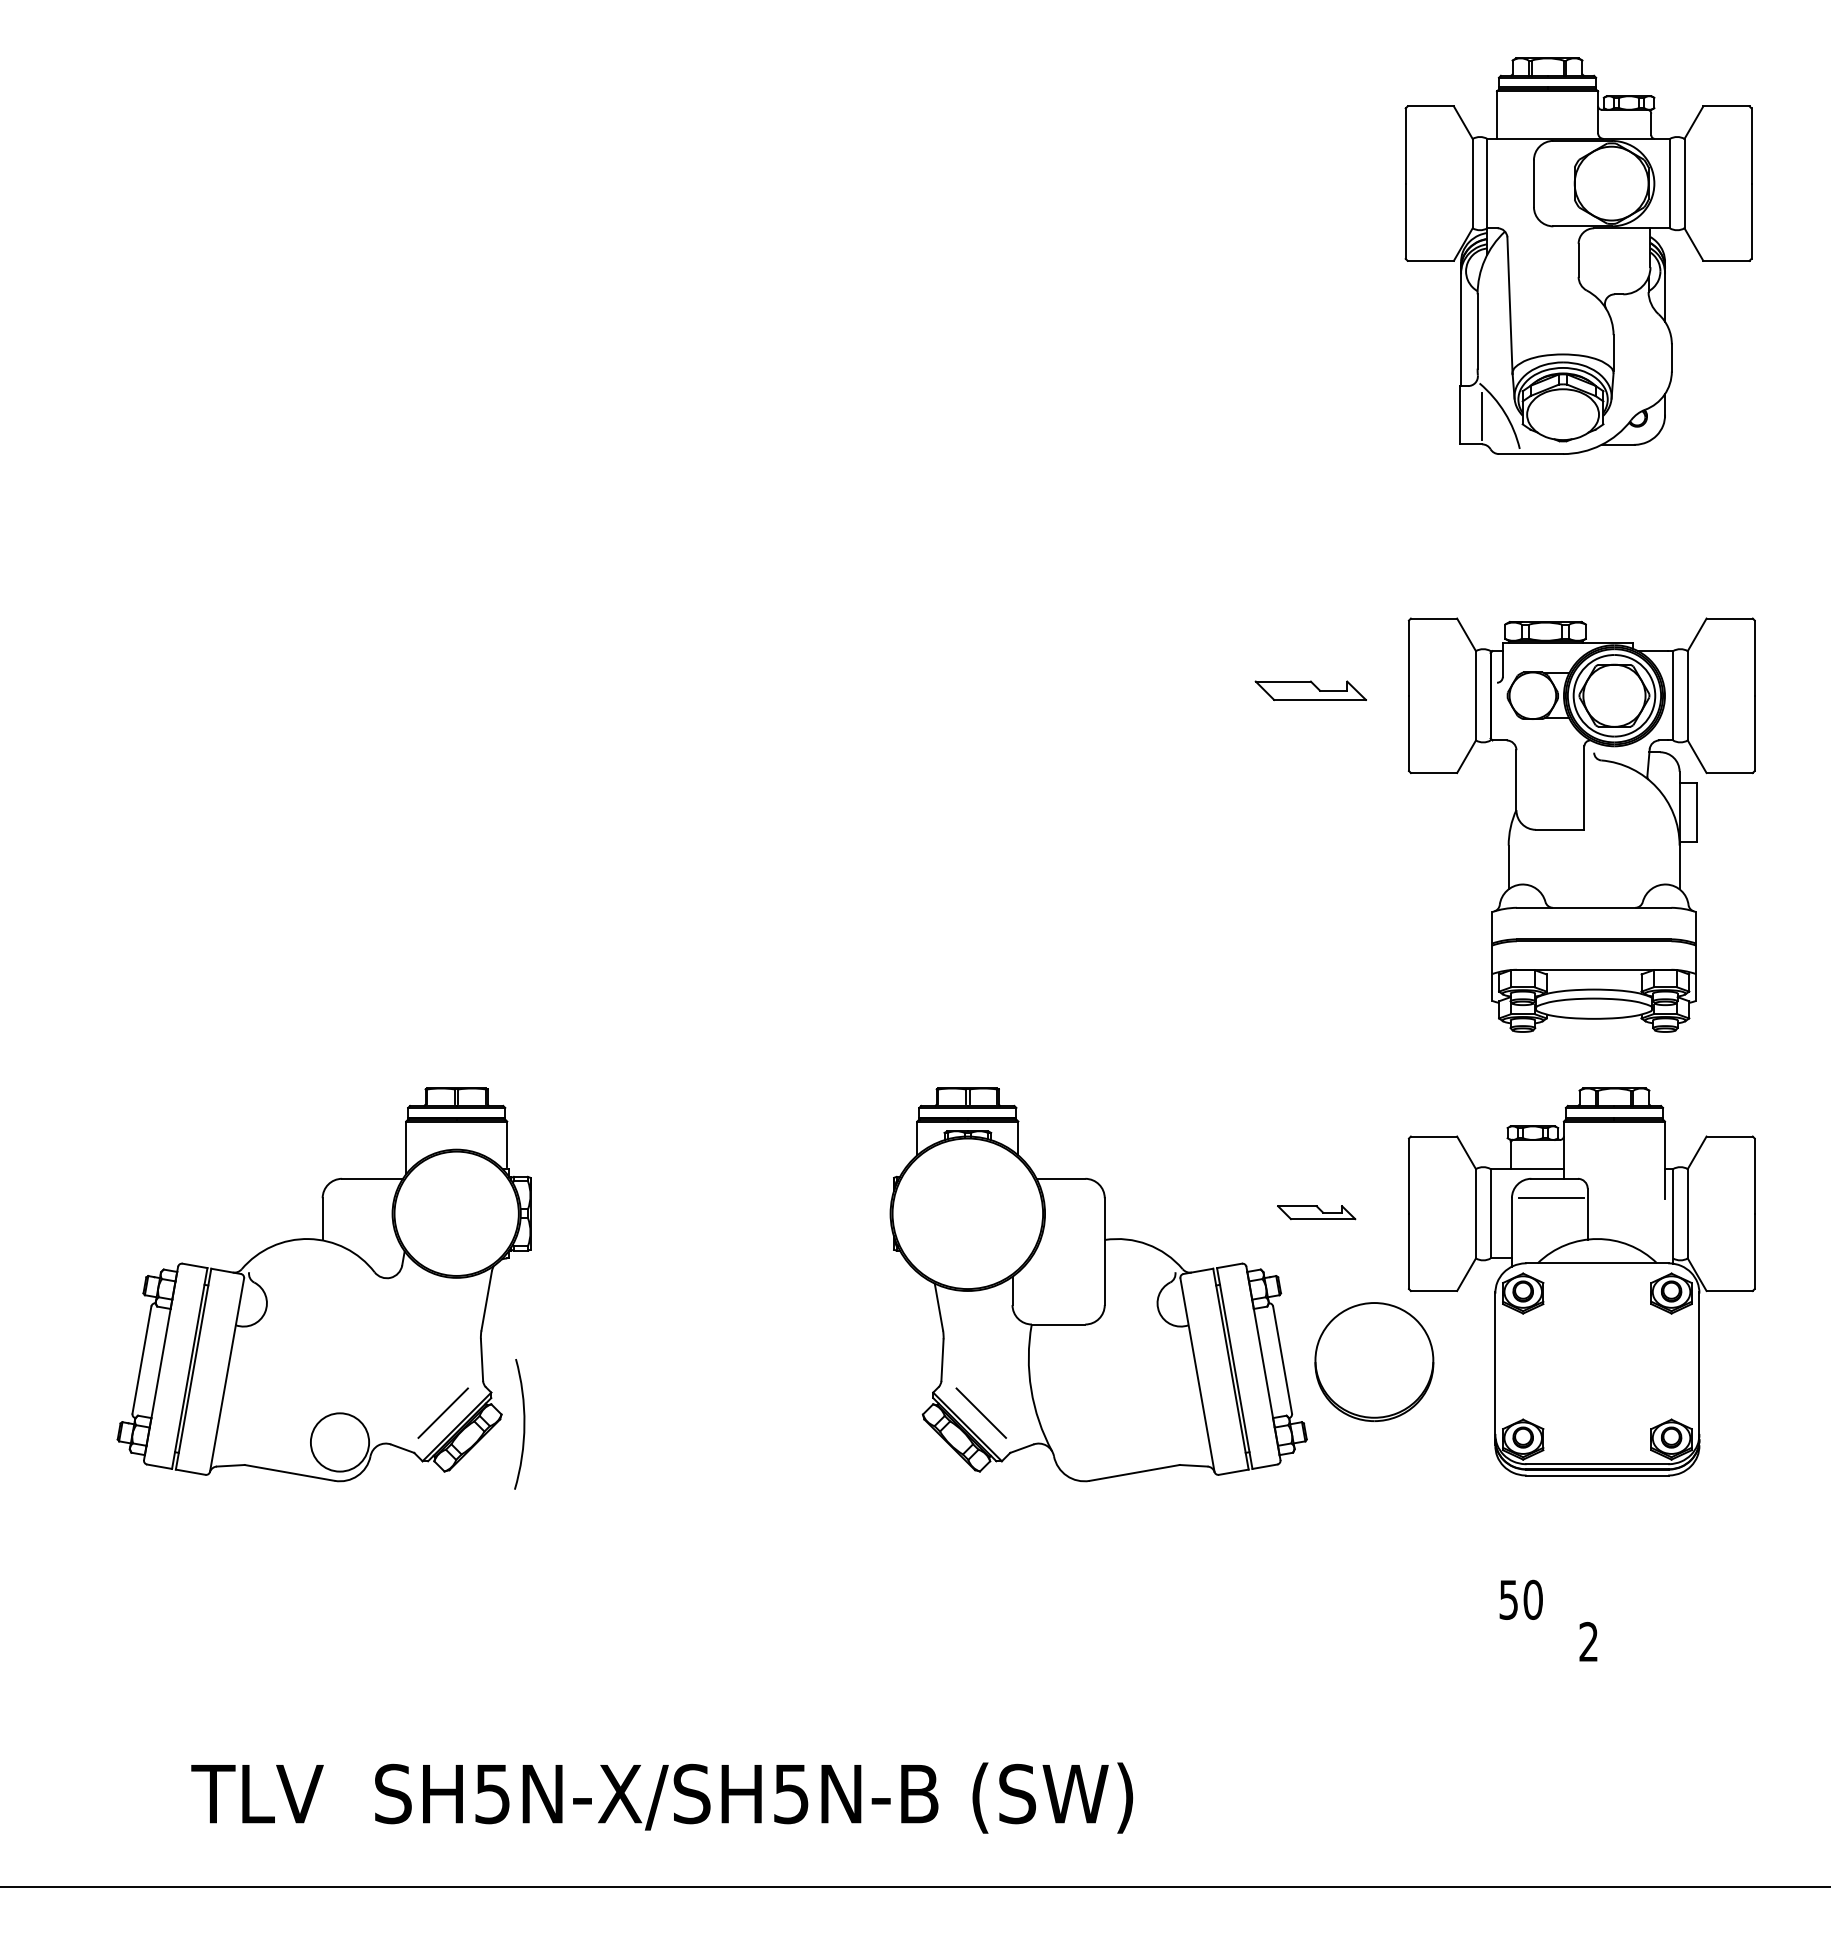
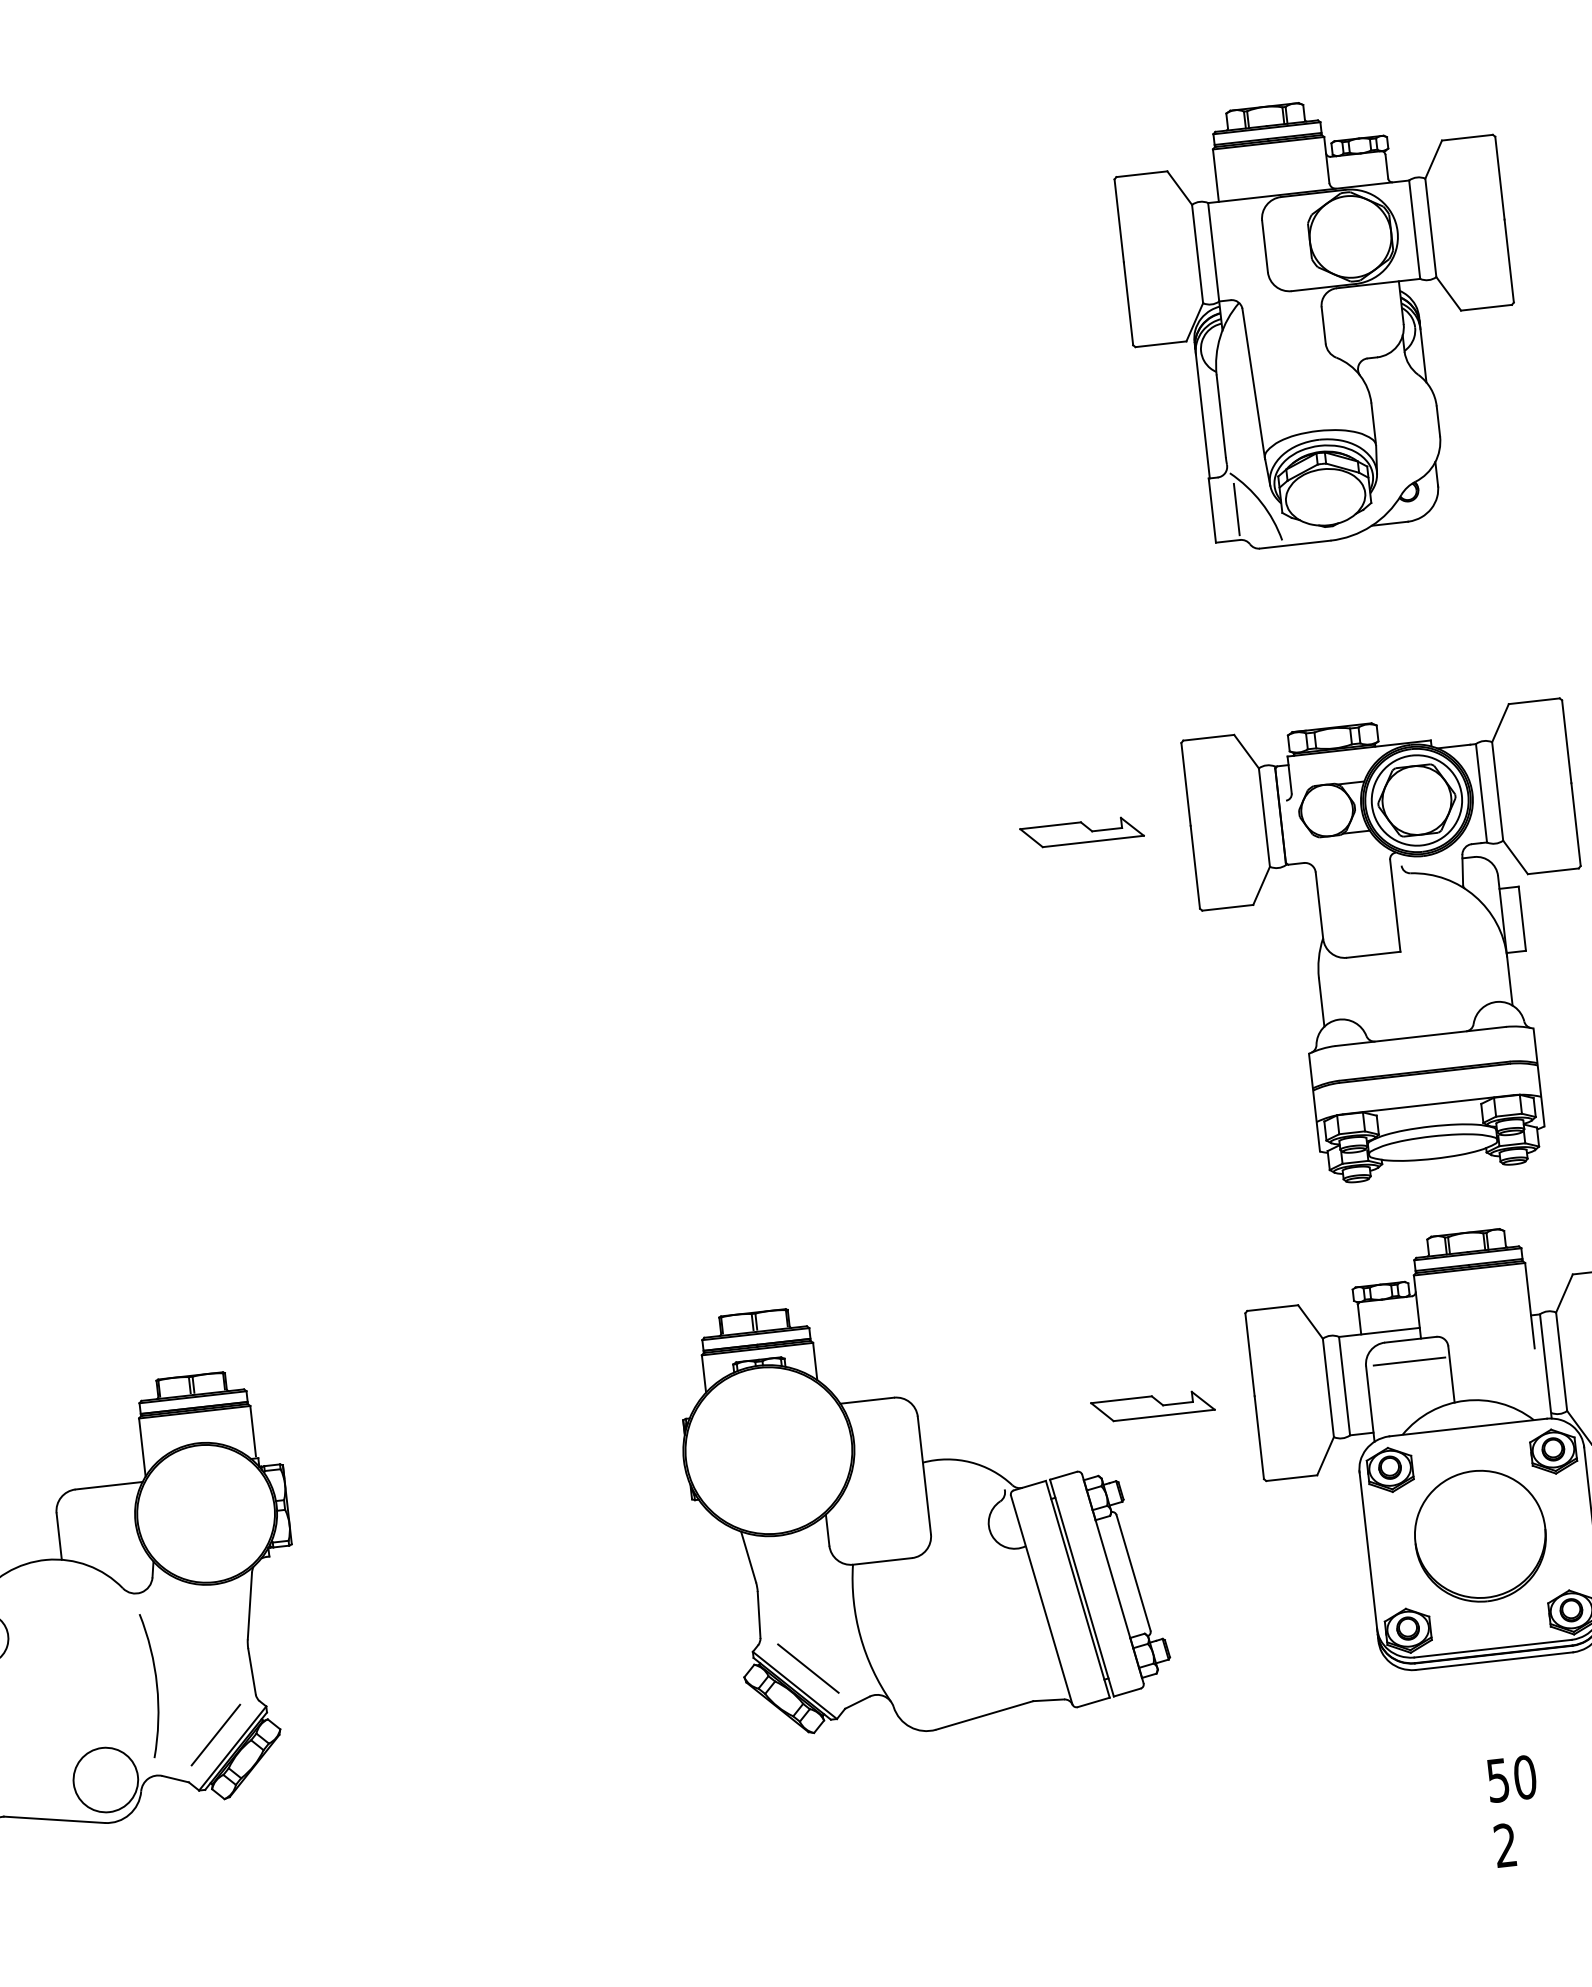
part: (1316, 1212) -> (1152, 1406), size x1.43
part: (1374, 1361) -> (1480, 1535), moved
arc: (523, 1424) -> (155, 1685), moved
text: (1520, 1599) -> (1511, 1778), moved

